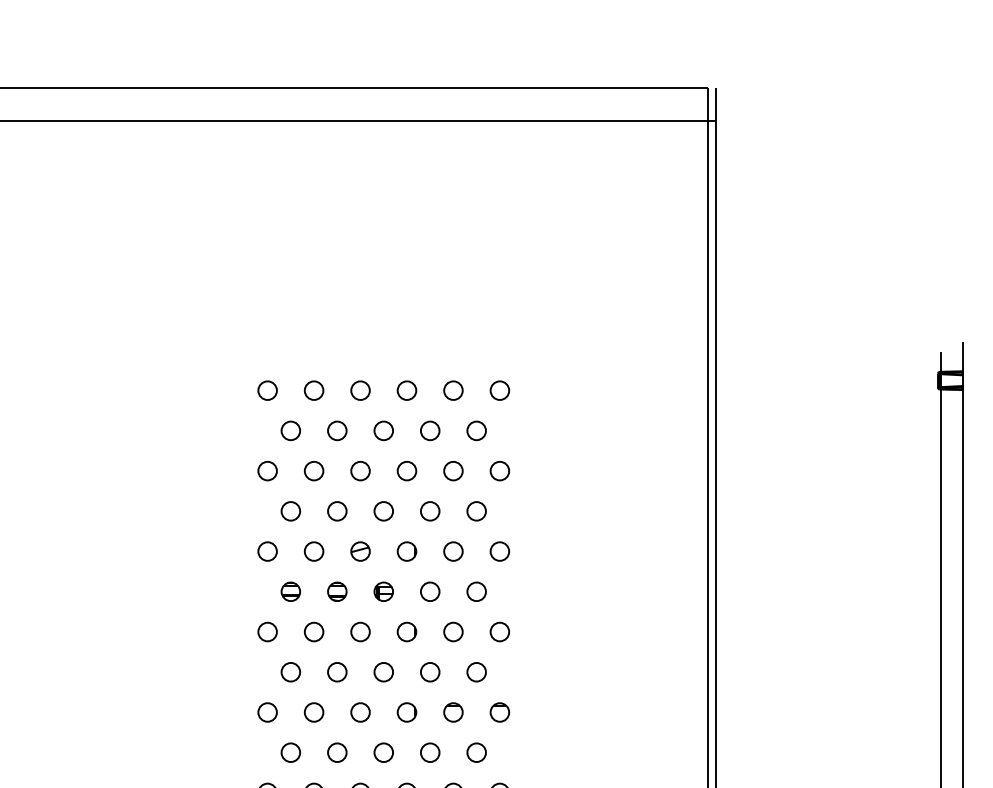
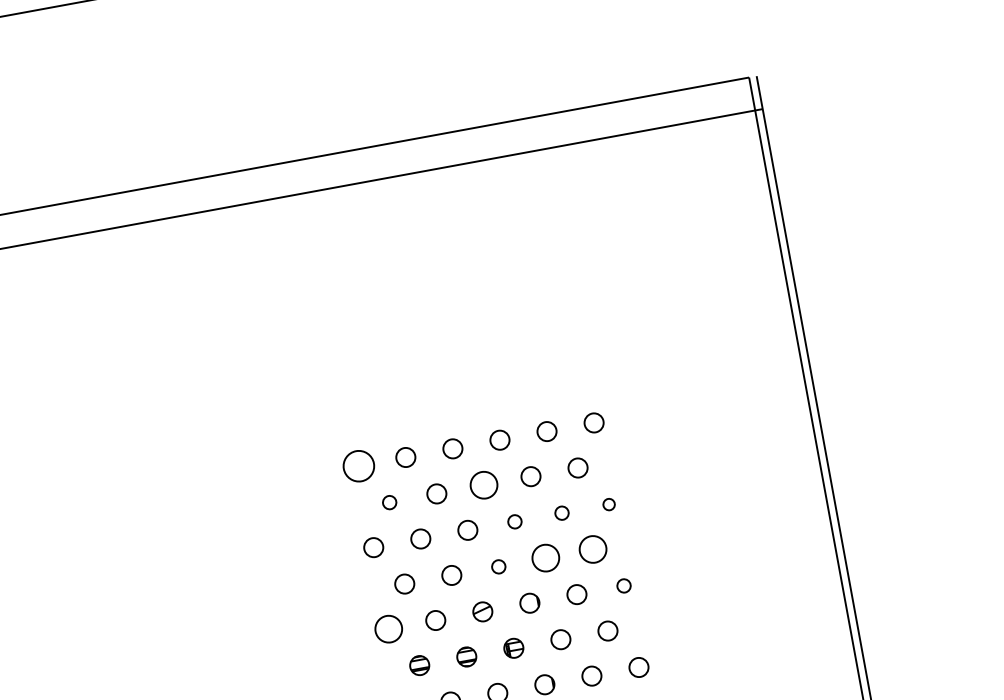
part: (267, 390) -> (358, 465), size x1.6
part: (290, 430) -> (389, 502), size x0.7
part: (383, 430) -> (483, 484), size x1.4
part: (406, 471) -> (514, 522), size x0.7
part: (453, 471) -> (562, 513), size x0.7
part: (499, 471) -> (608, 504), size x0.6
part: (383, 511) -> (498, 567), size x0.7
part: (430, 511) -> (546, 558), size x1.4
part: (476, 511) -> (592, 549), size x1.4
part: (267, 551) -> (388, 629), size x1.4
part: (499, 551) -> (623, 585), size x0.7

